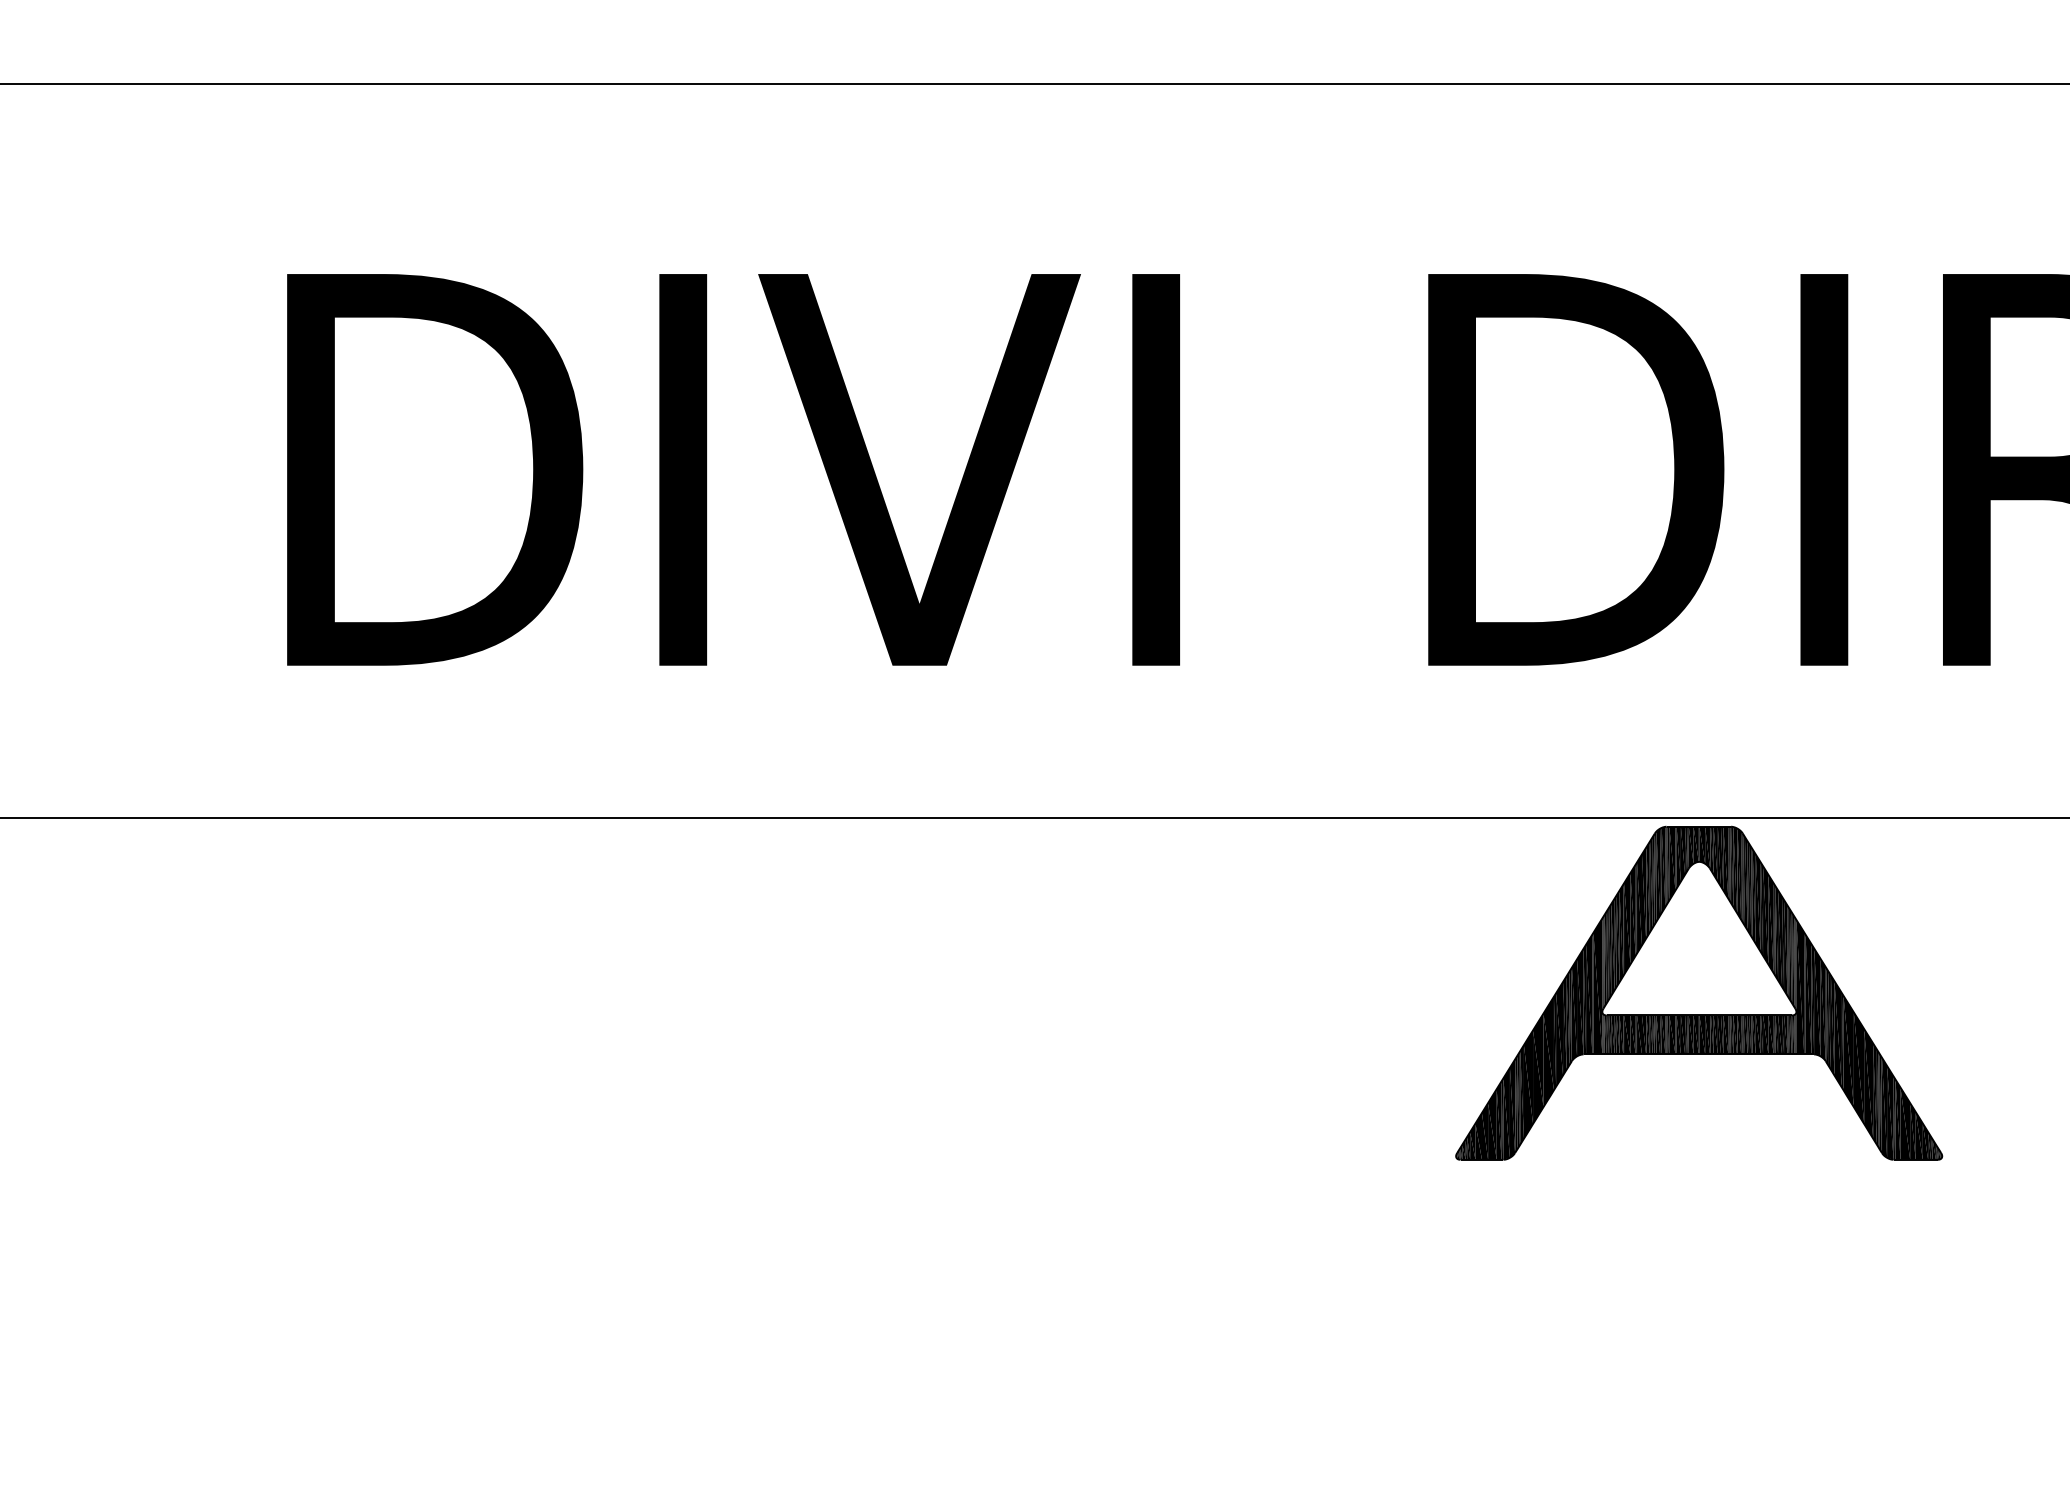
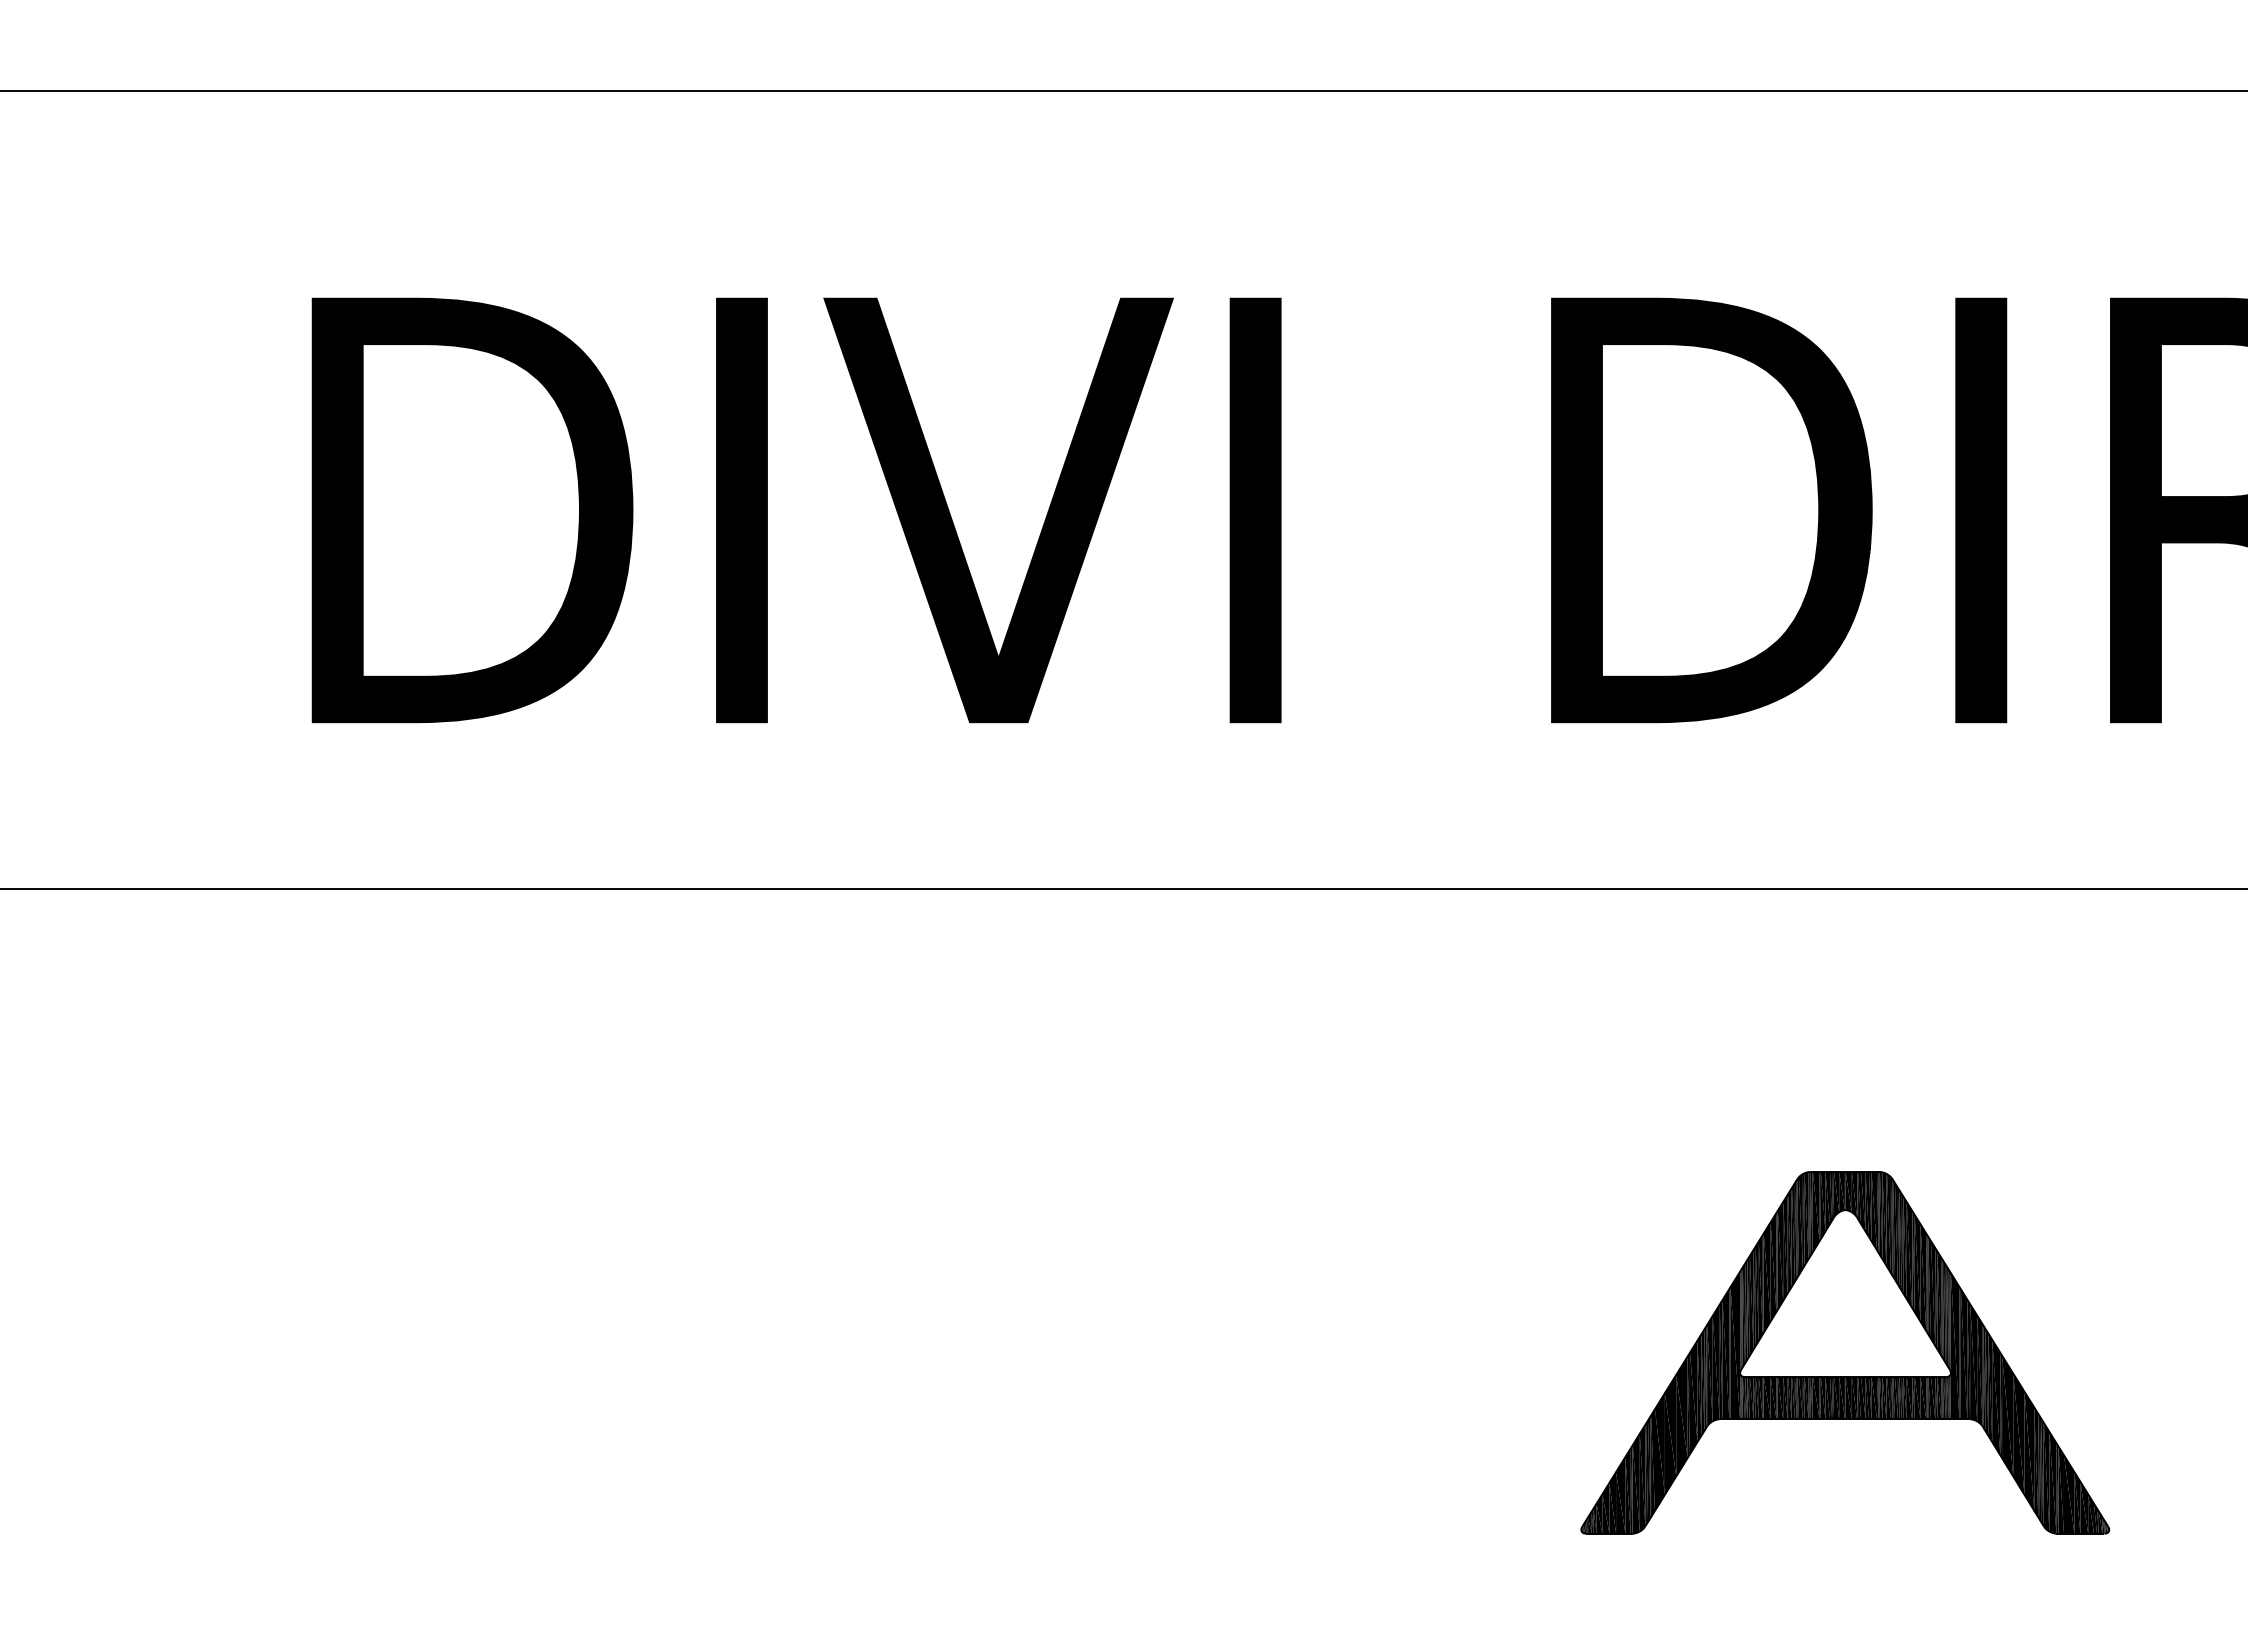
part: (1699, 992) -> (1845, 1352), moved

